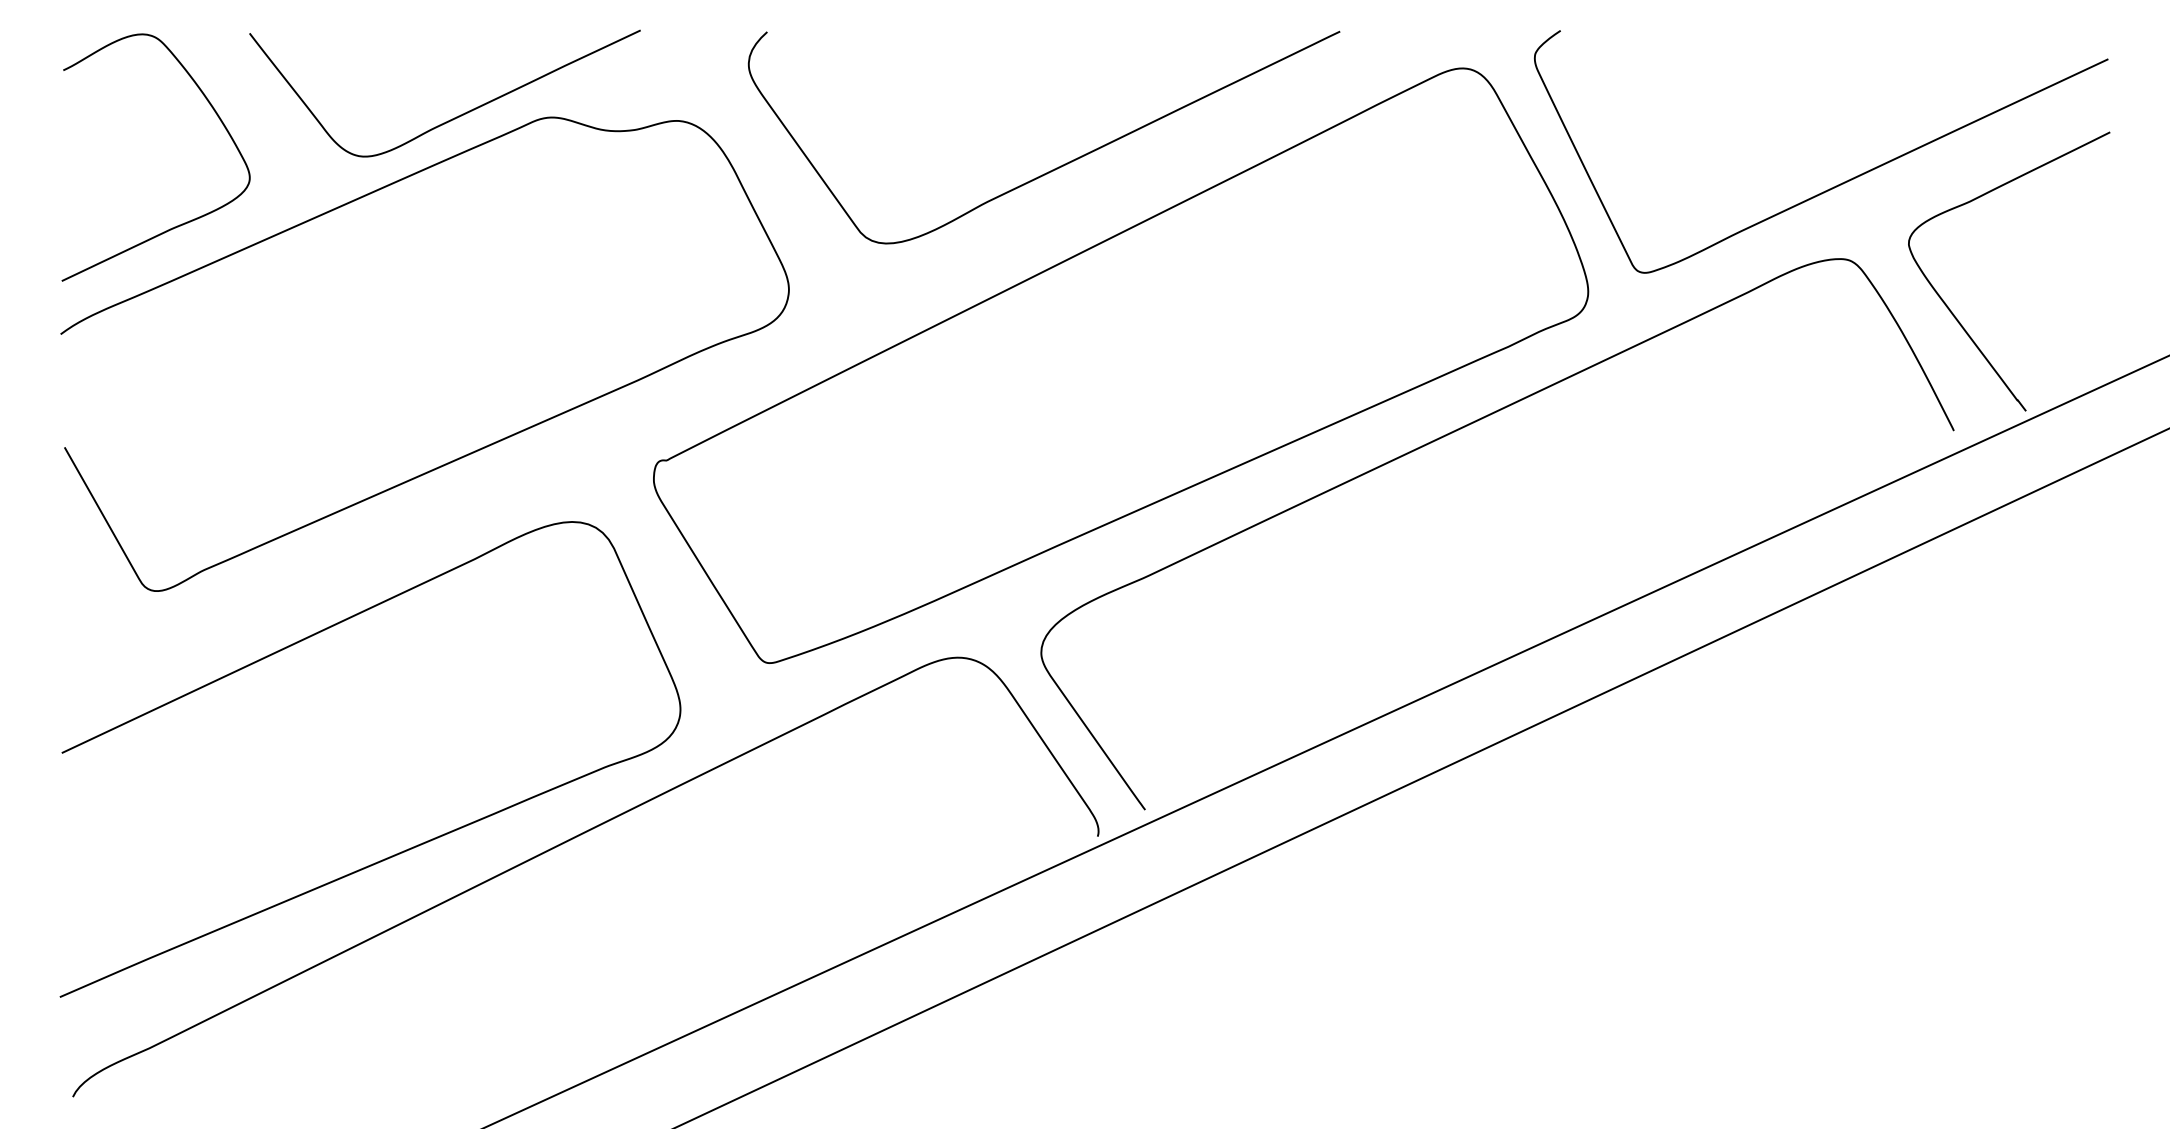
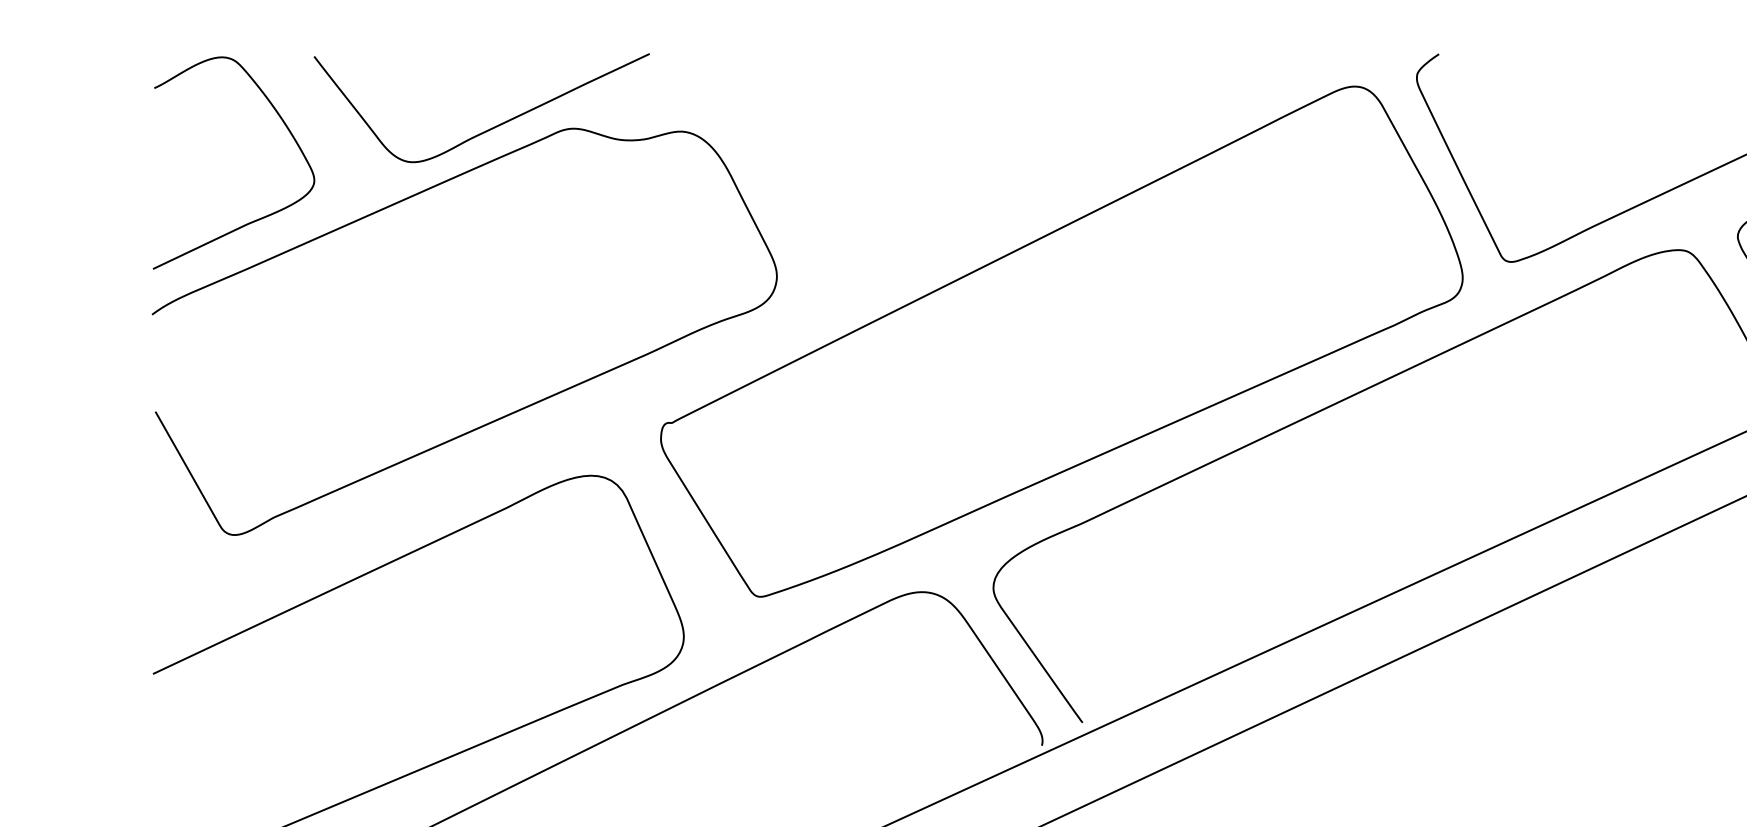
curve: (1058, 166) -> (1008, 170), removed

